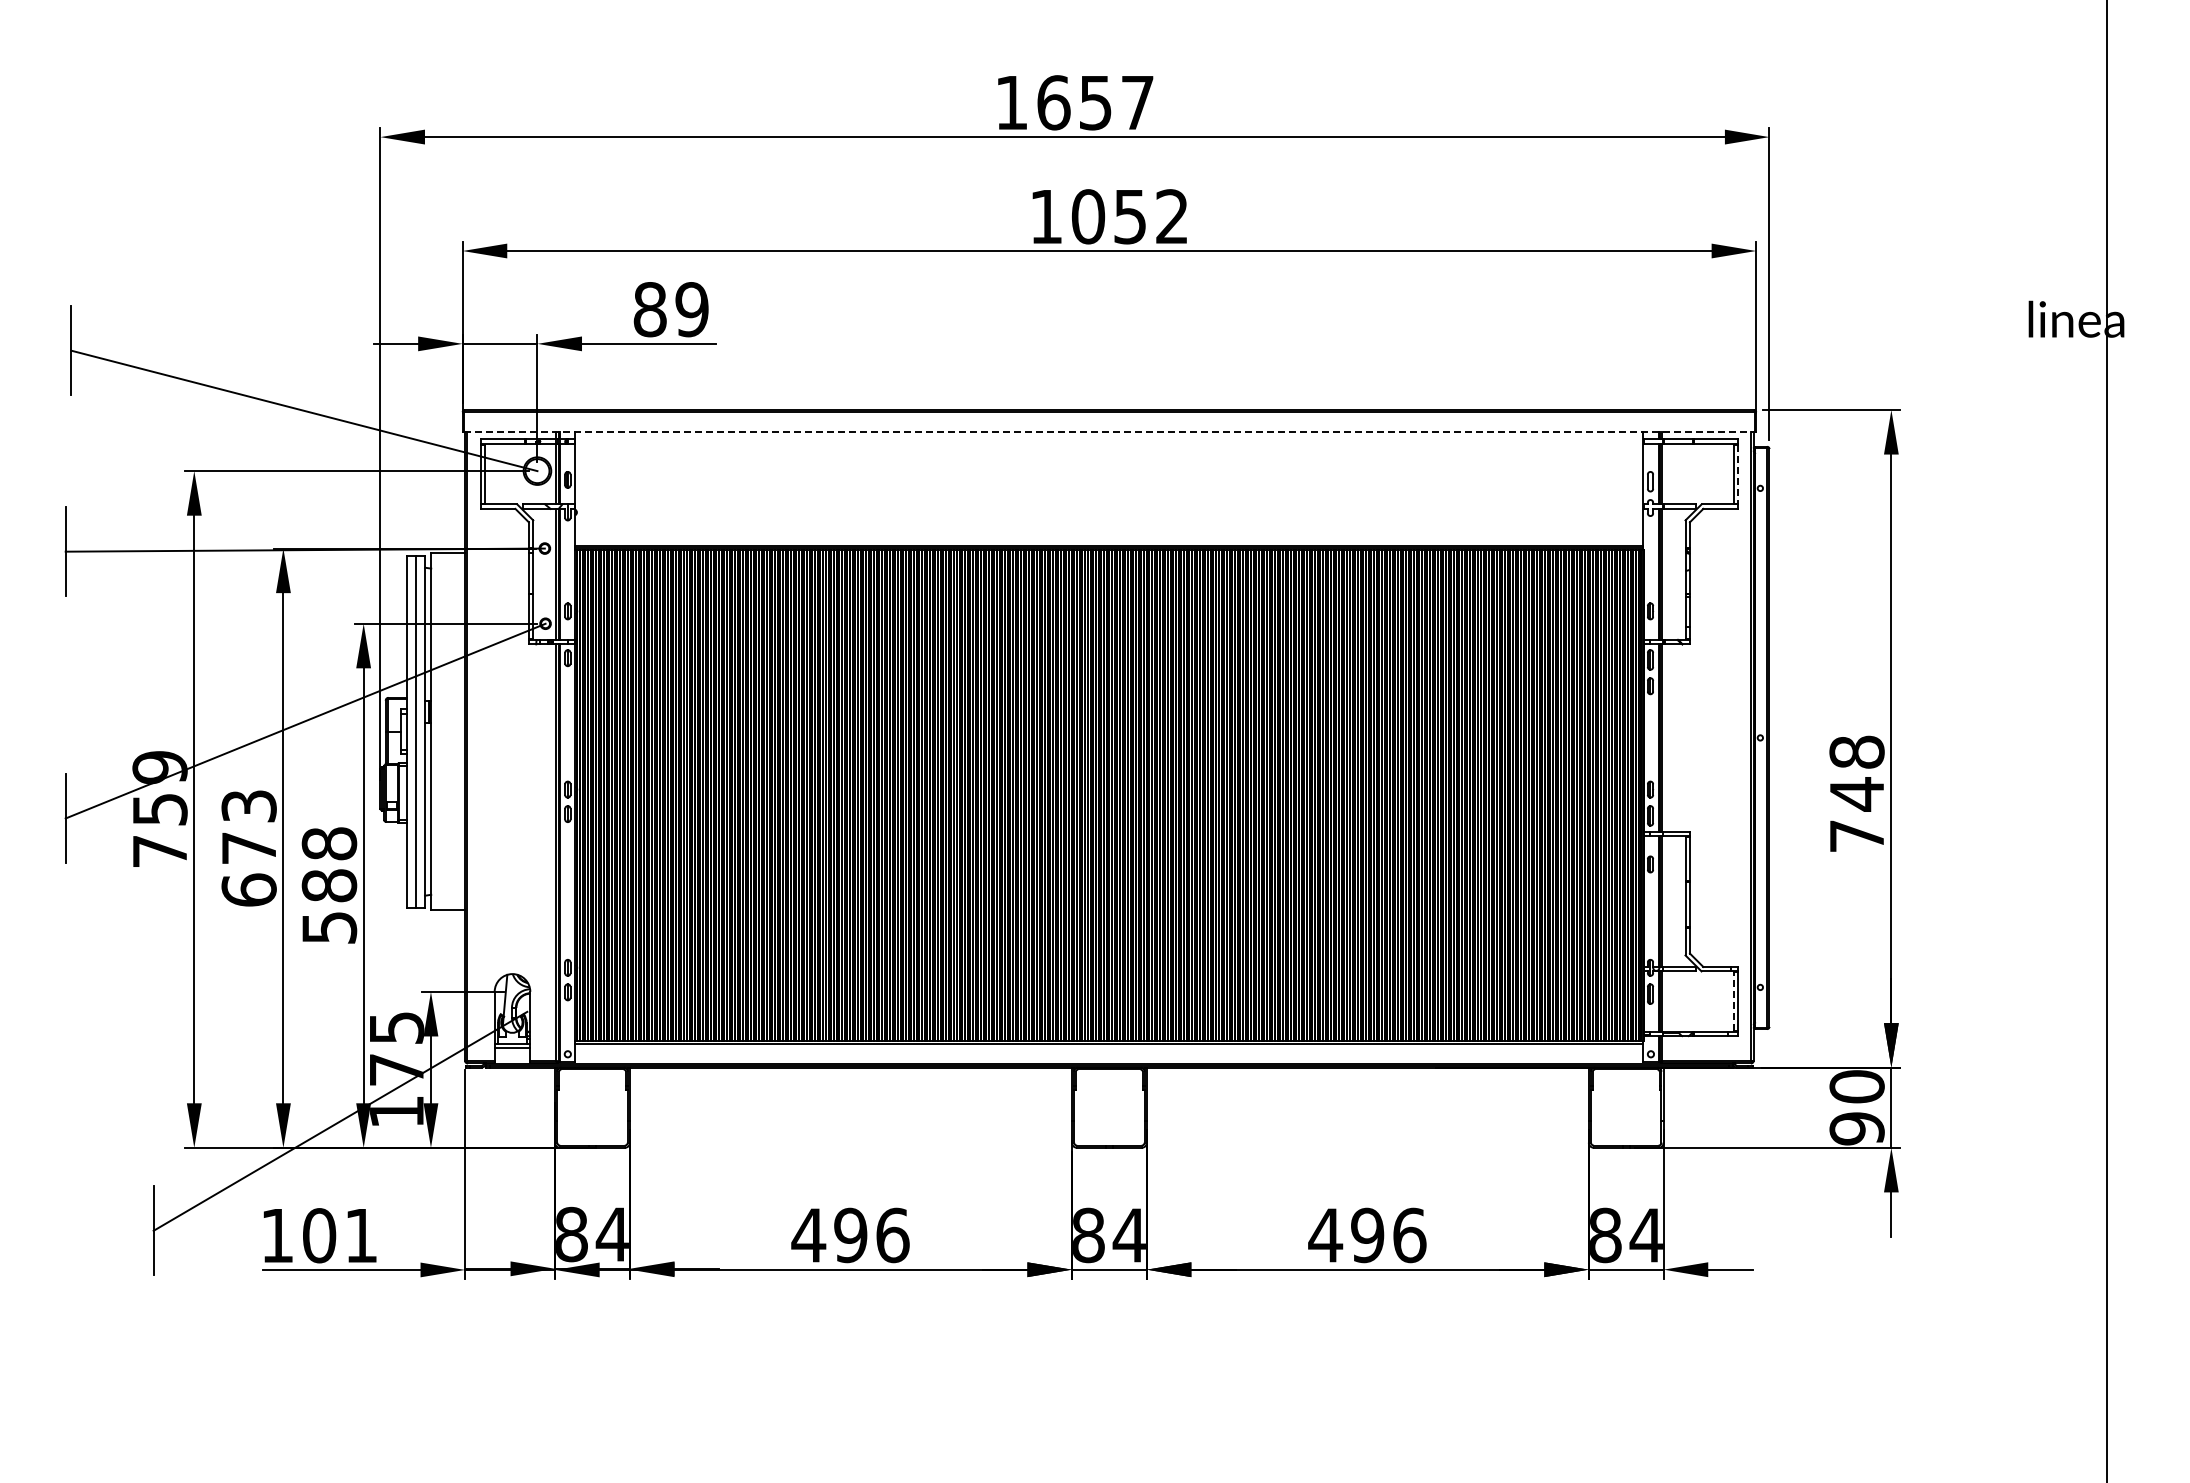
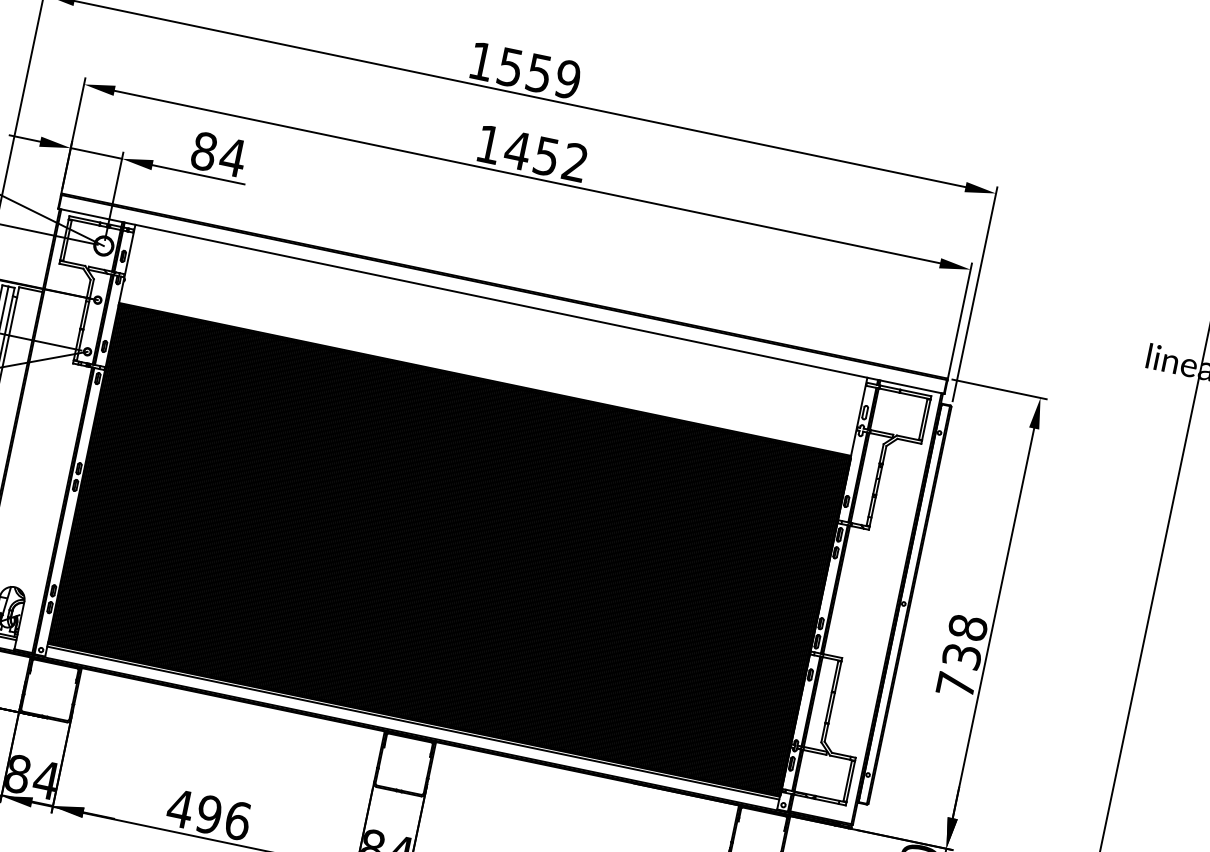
text: (1095, 102) -> (539, 73), 1657 -> 1559
text: (1087, 216) -> (517, 150), 1052 -> 1452
text: (691, 309) -> (232, 157), 89 -> 84
line: (1109, 432) -> (501, 301), dashed -> solid
line: (1738, 474) -> (926, 420), dashed -> solid
text: (1856, 794) -> (961, 656), 748 -> 738
line: (1733, 1001) -> (847, 780), dashed -> solid
line: (1109, 1047) -> (413, 722), added

